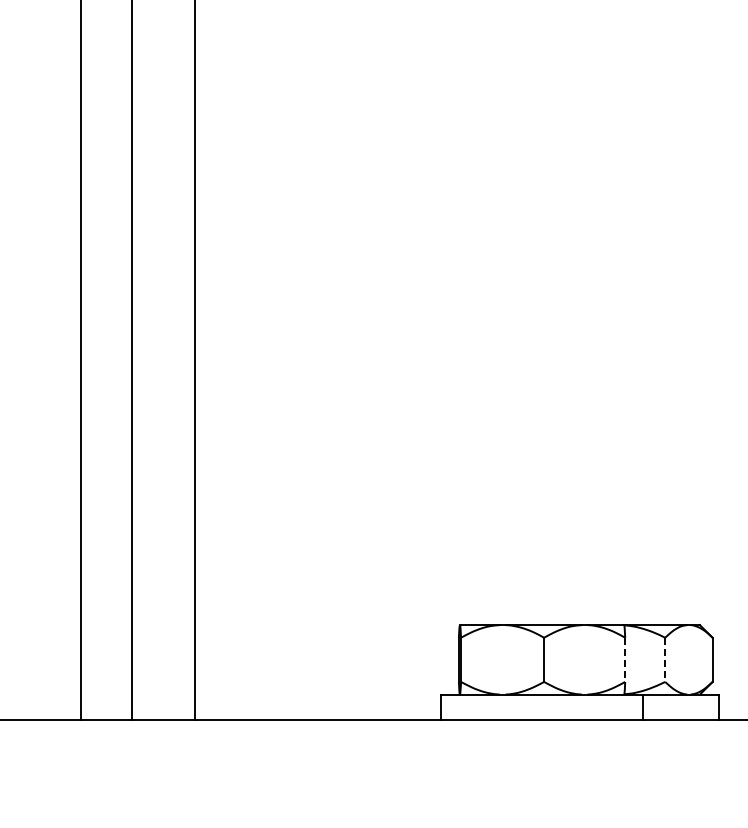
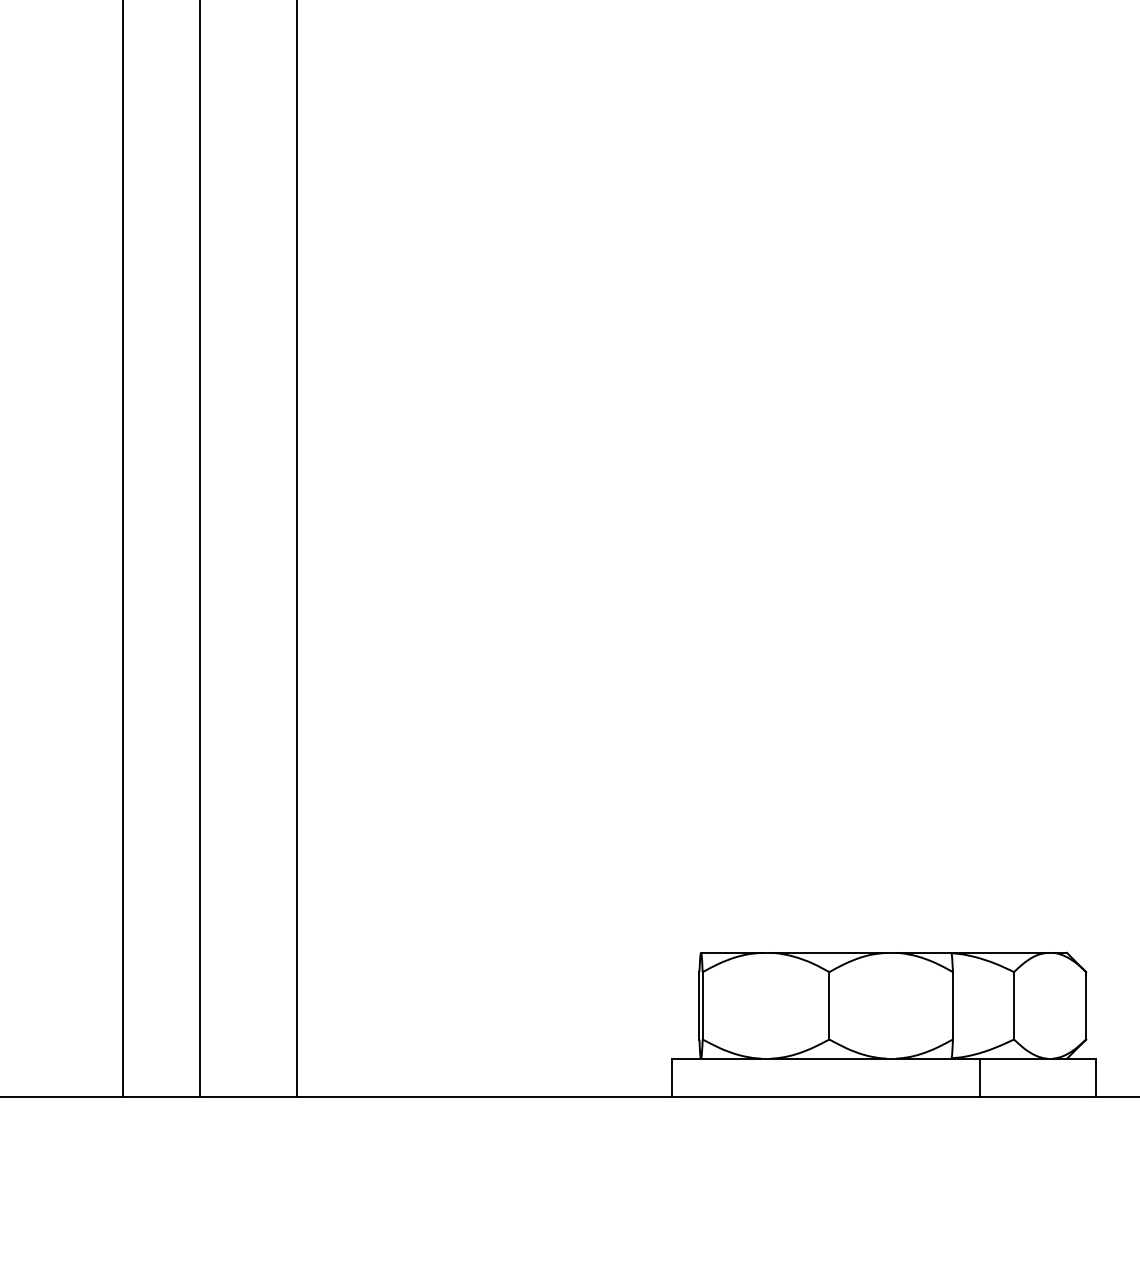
line: (625, 660) -> (953, 1006), dashed -> solid
line: (665, 660) -> (1014, 1006), dashed -> solid

